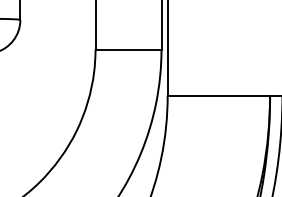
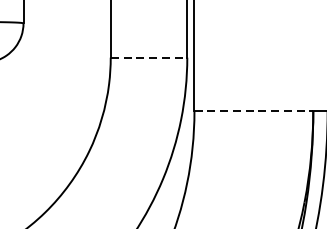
line: (128, 49) -> (148, 57), solid -> dashed
line: (219, 95) -> (254, 111), solid -> dashed

